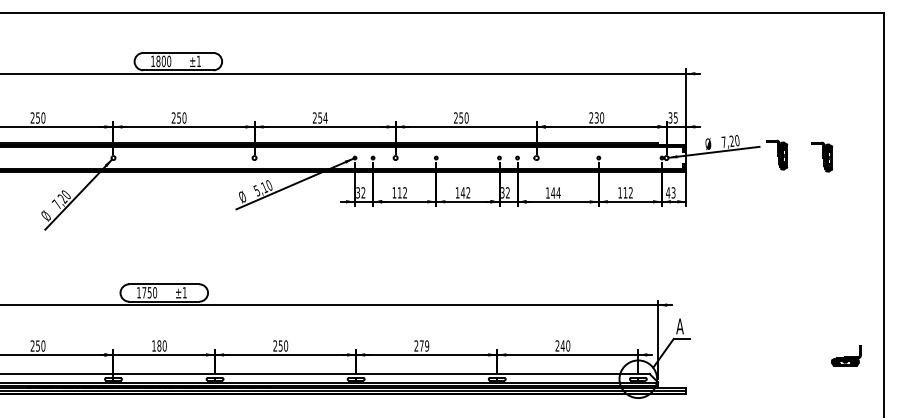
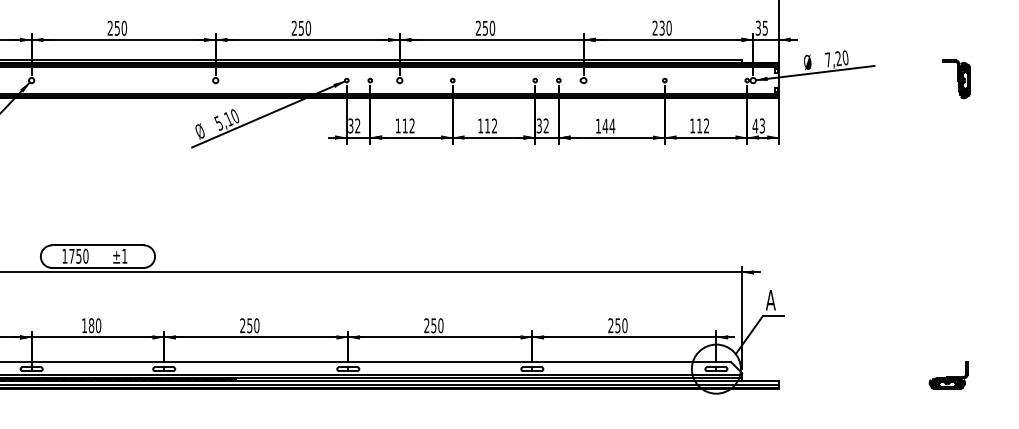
text: (325, 117) -> (308, 27), 254 -> 250
part: (777, 154) -> (897, 75), removed
text: (462, 192) -> (487, 125), 142 -> 112
text: (423, 345) -> (436, 325), 279 -> 250
text: (562, 345) -> (617, 325), 240 -> 250
part: (846, 355) -> (948, 374), moved

